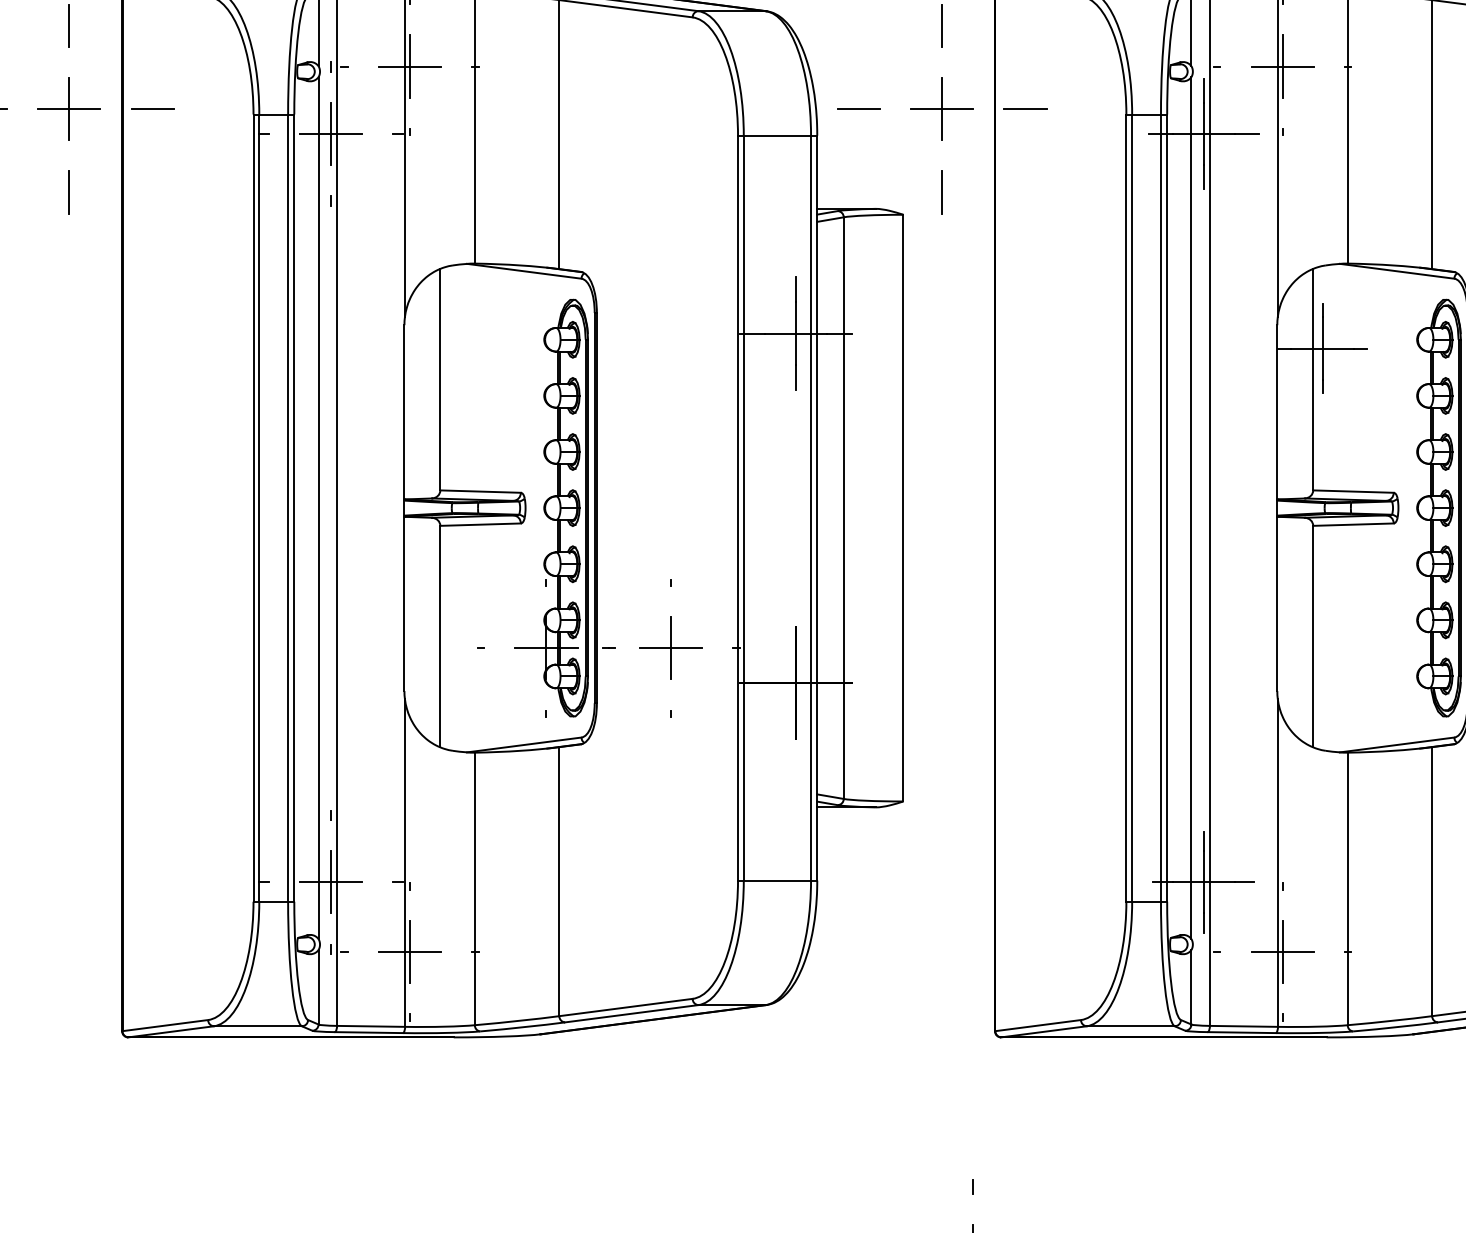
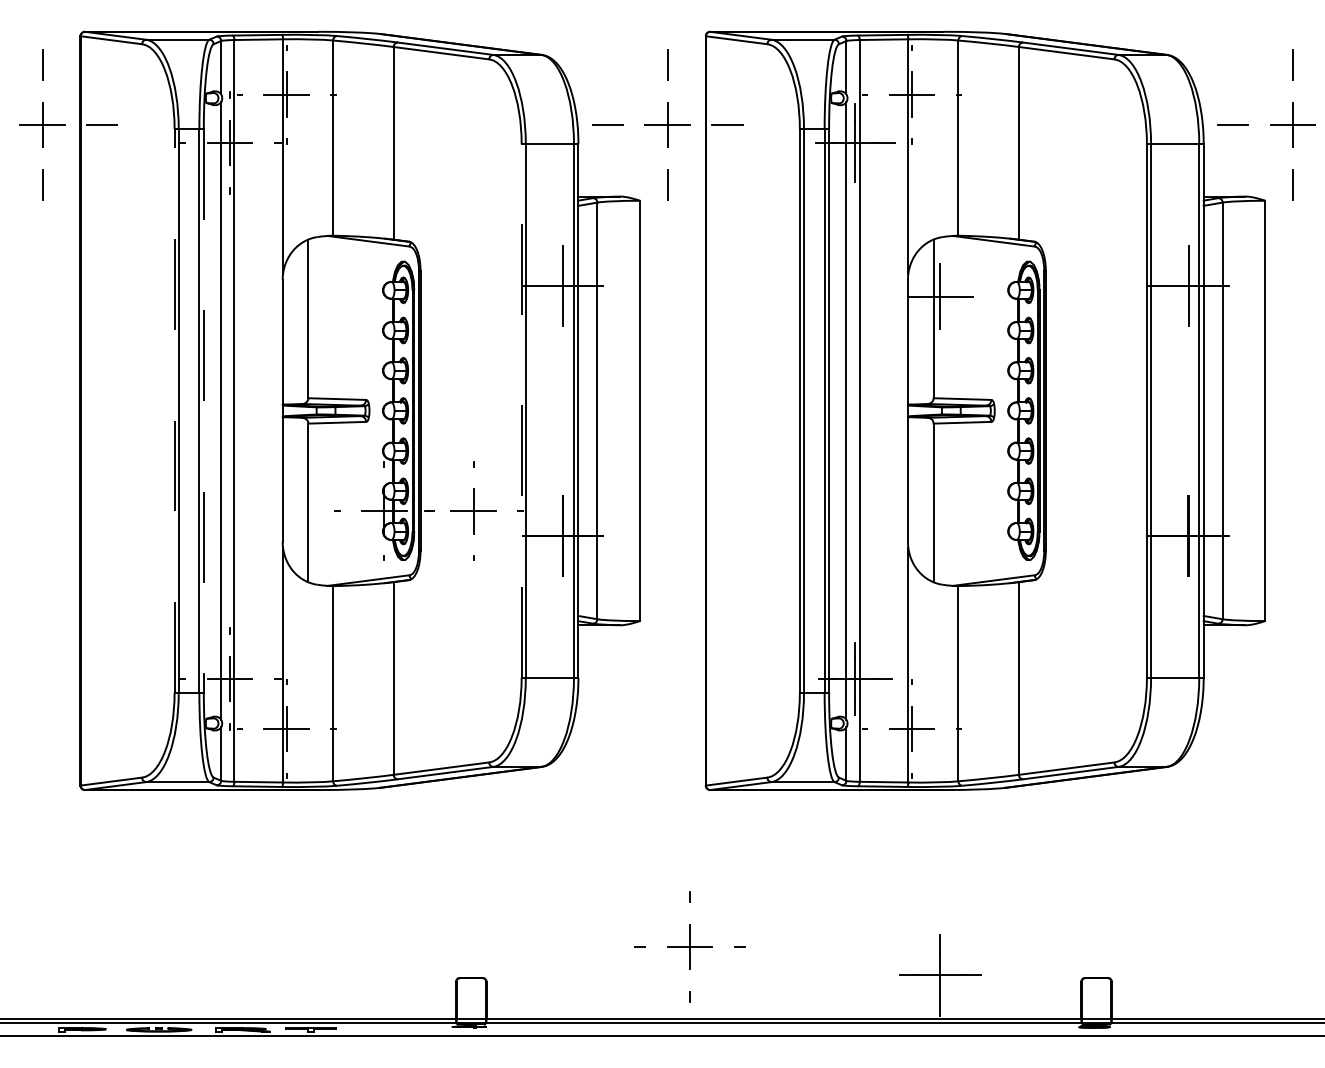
line: (253, 507) -> (174, 410), solid -> dashed
line: (293, 507) -> (203, 410), solid -> dashed
line: (737, 507) -> (521, 410), solid -> dashed

